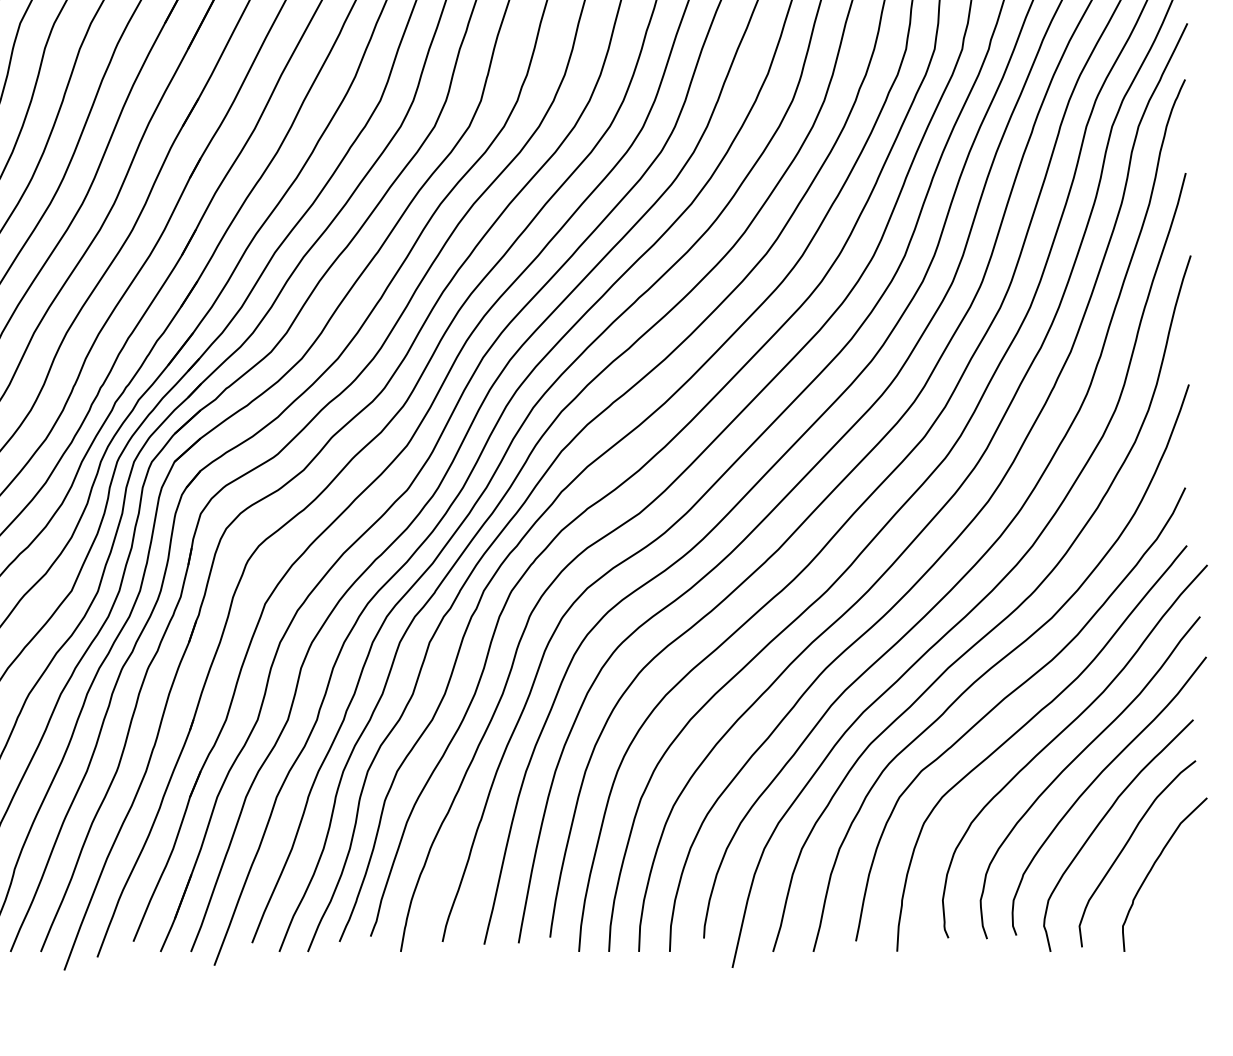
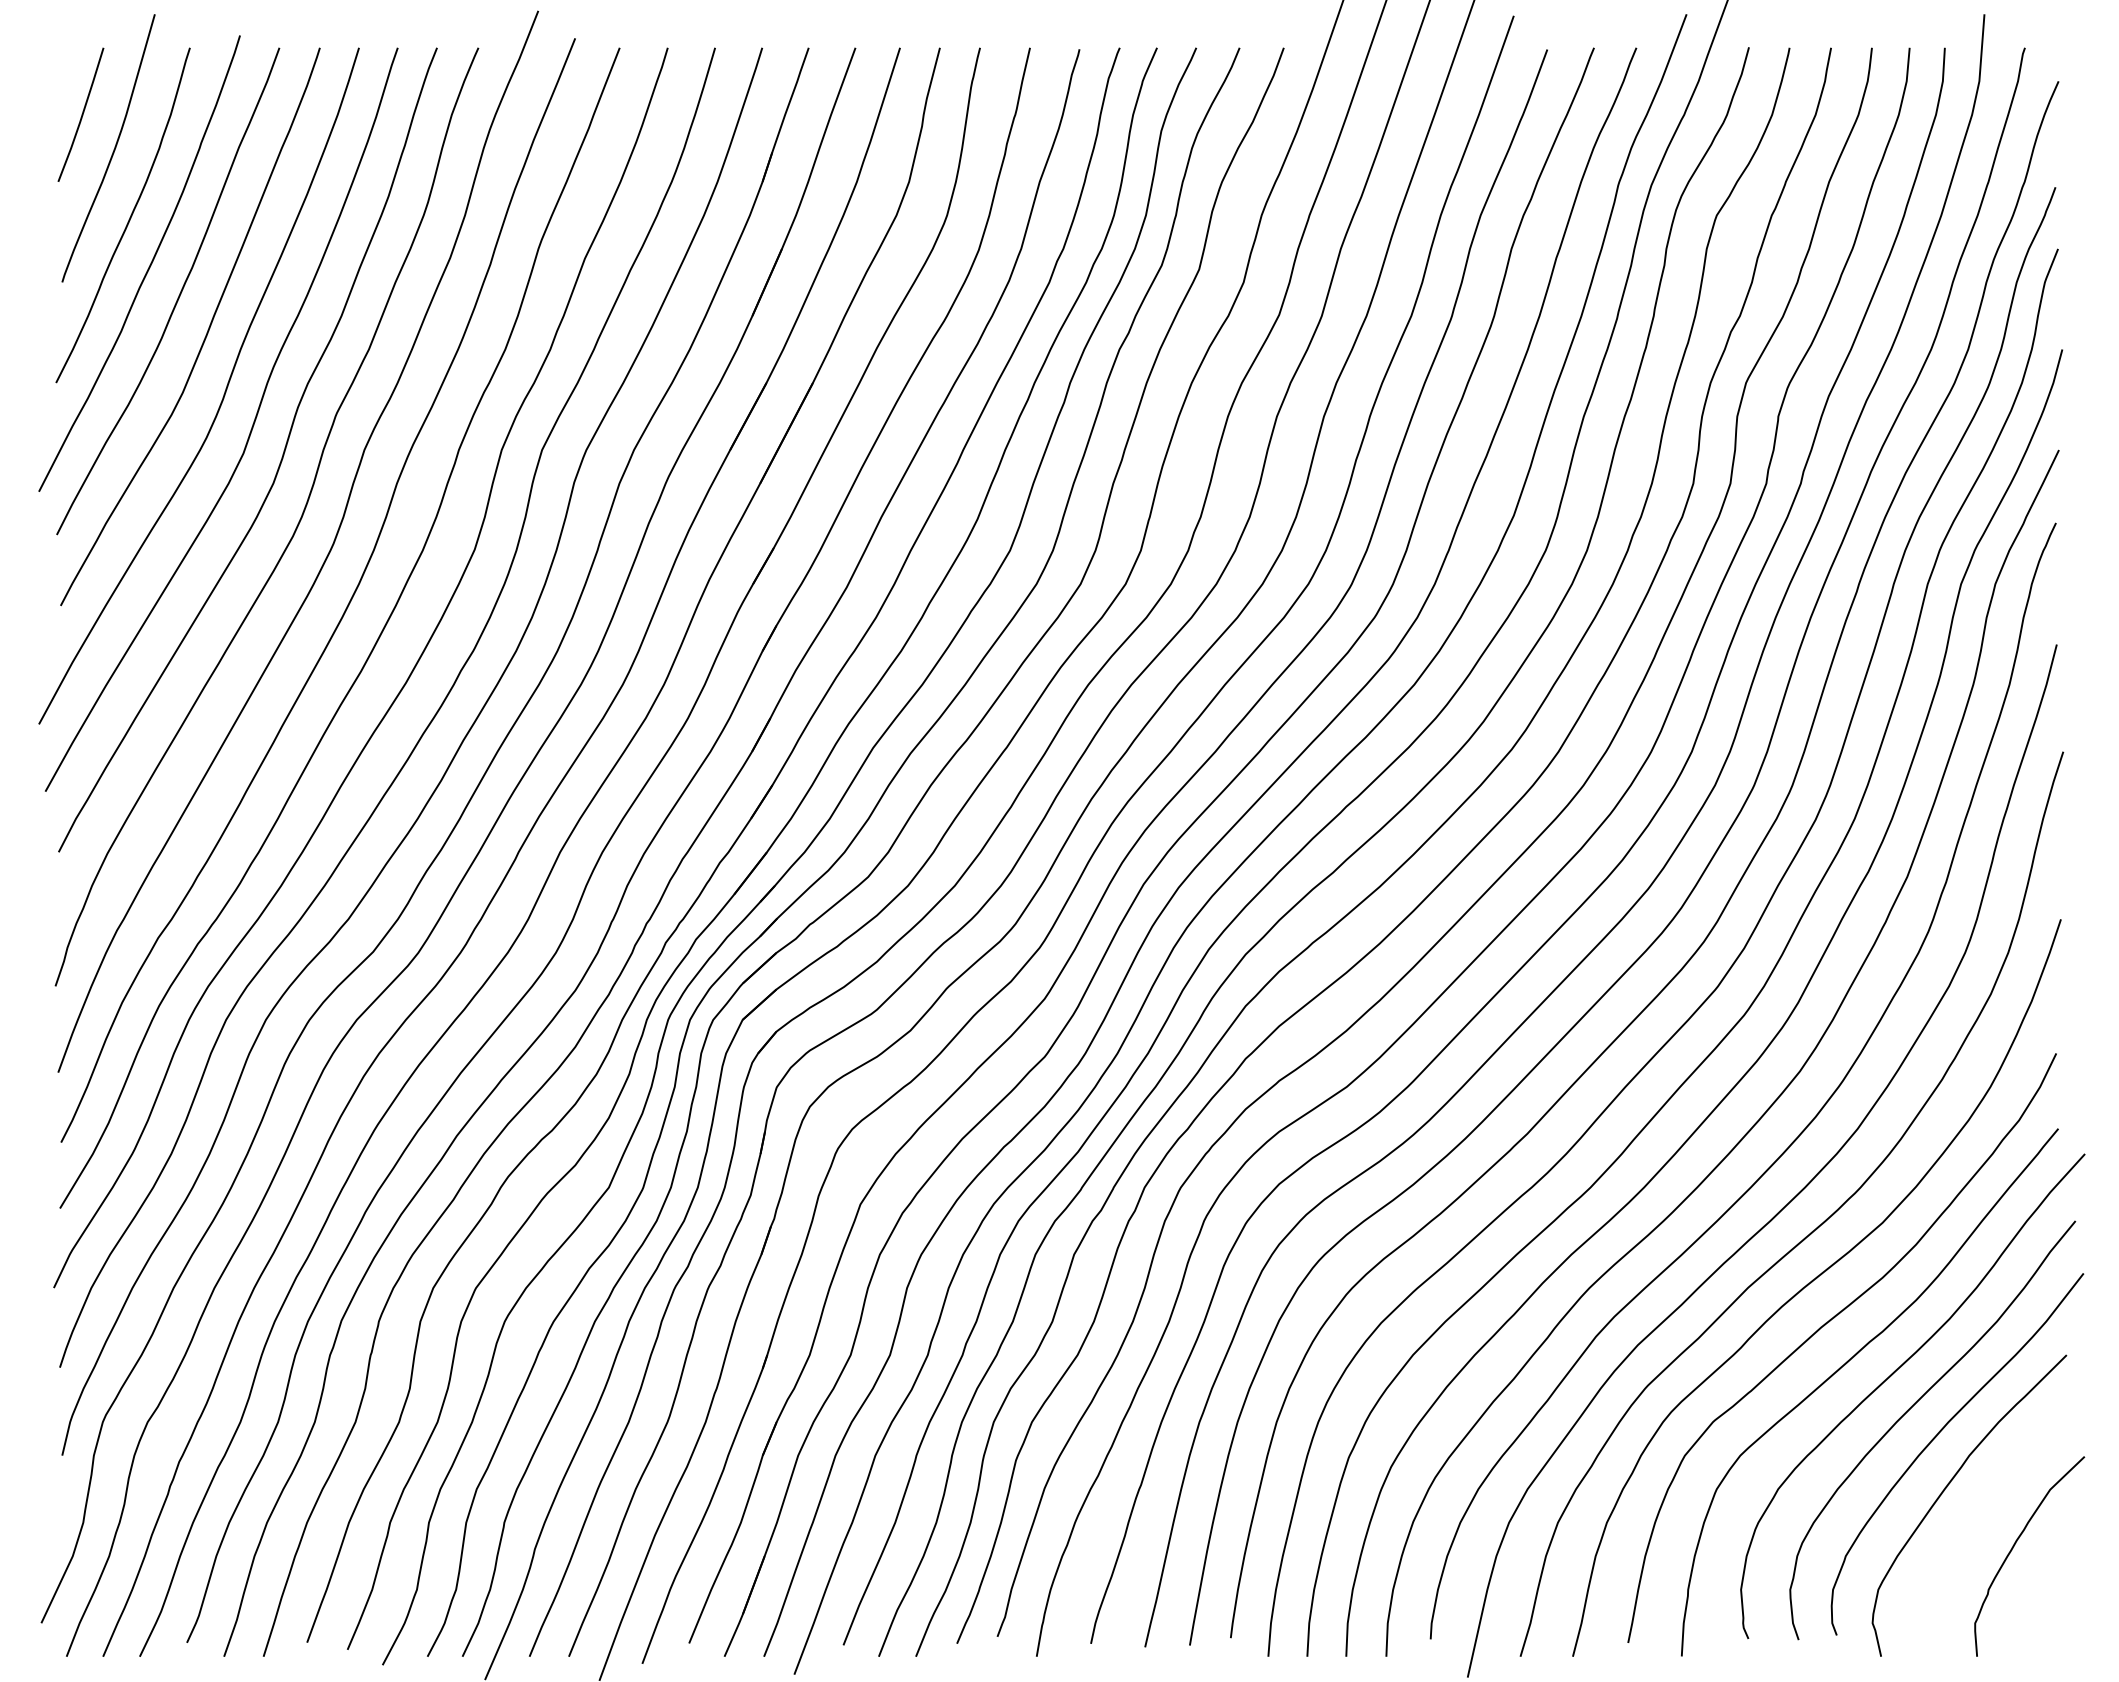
curve: (1126, 845) -> (1979, 1518), removed

